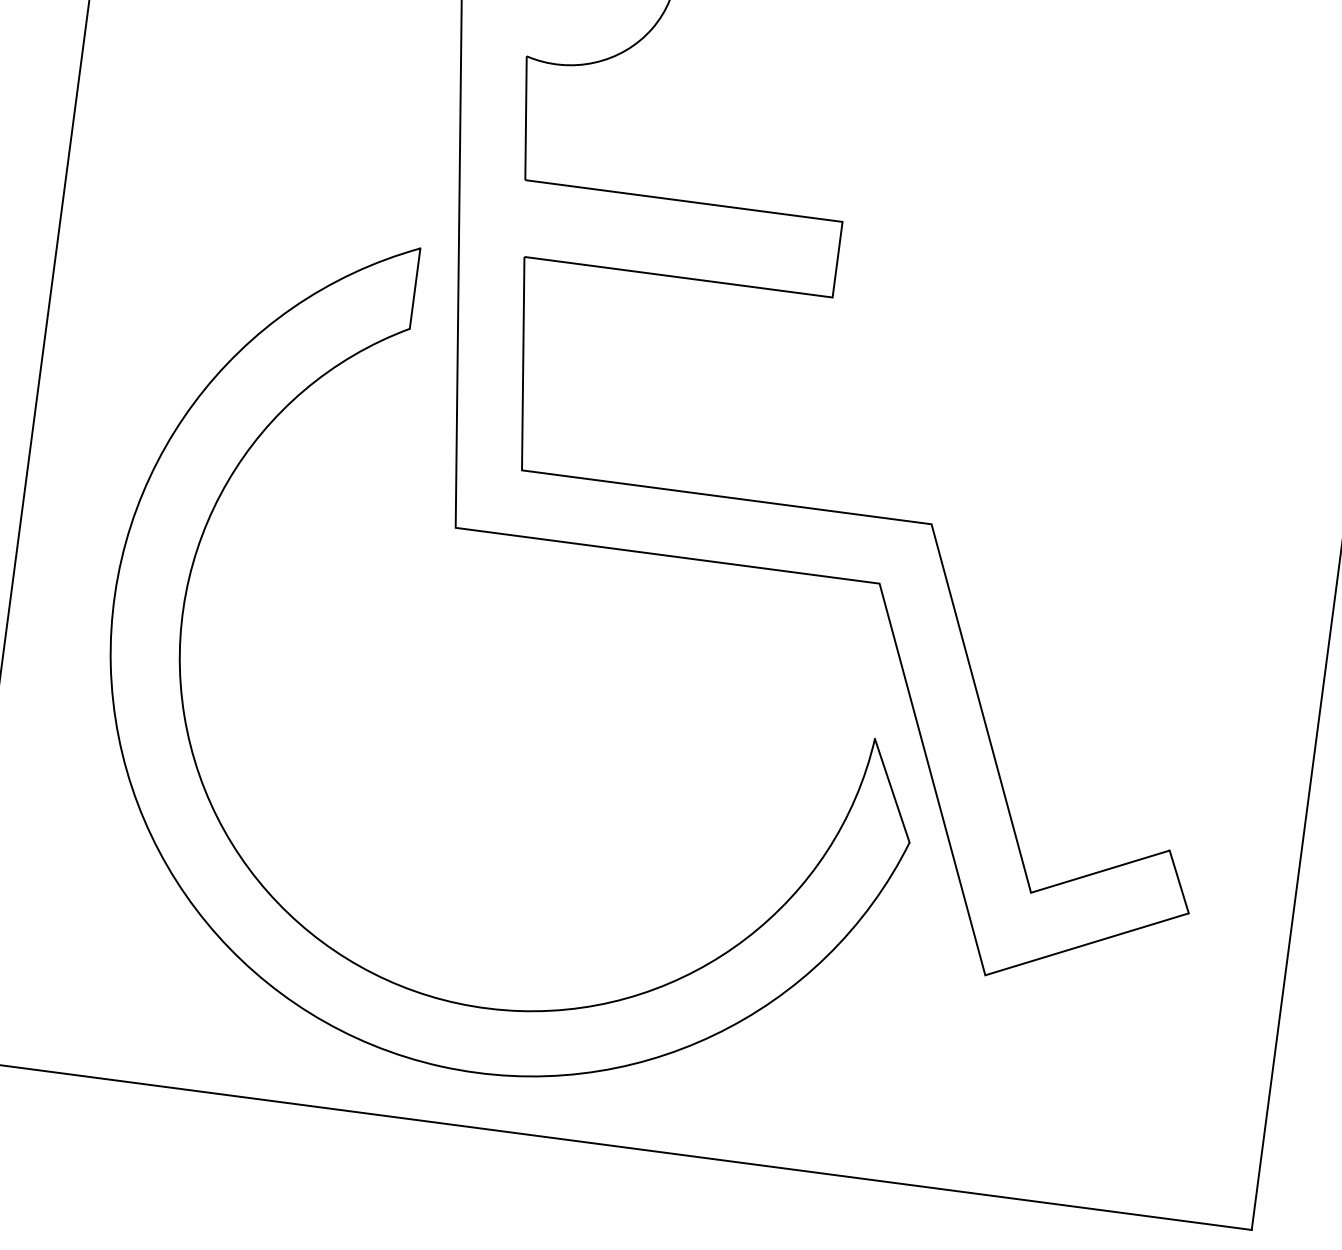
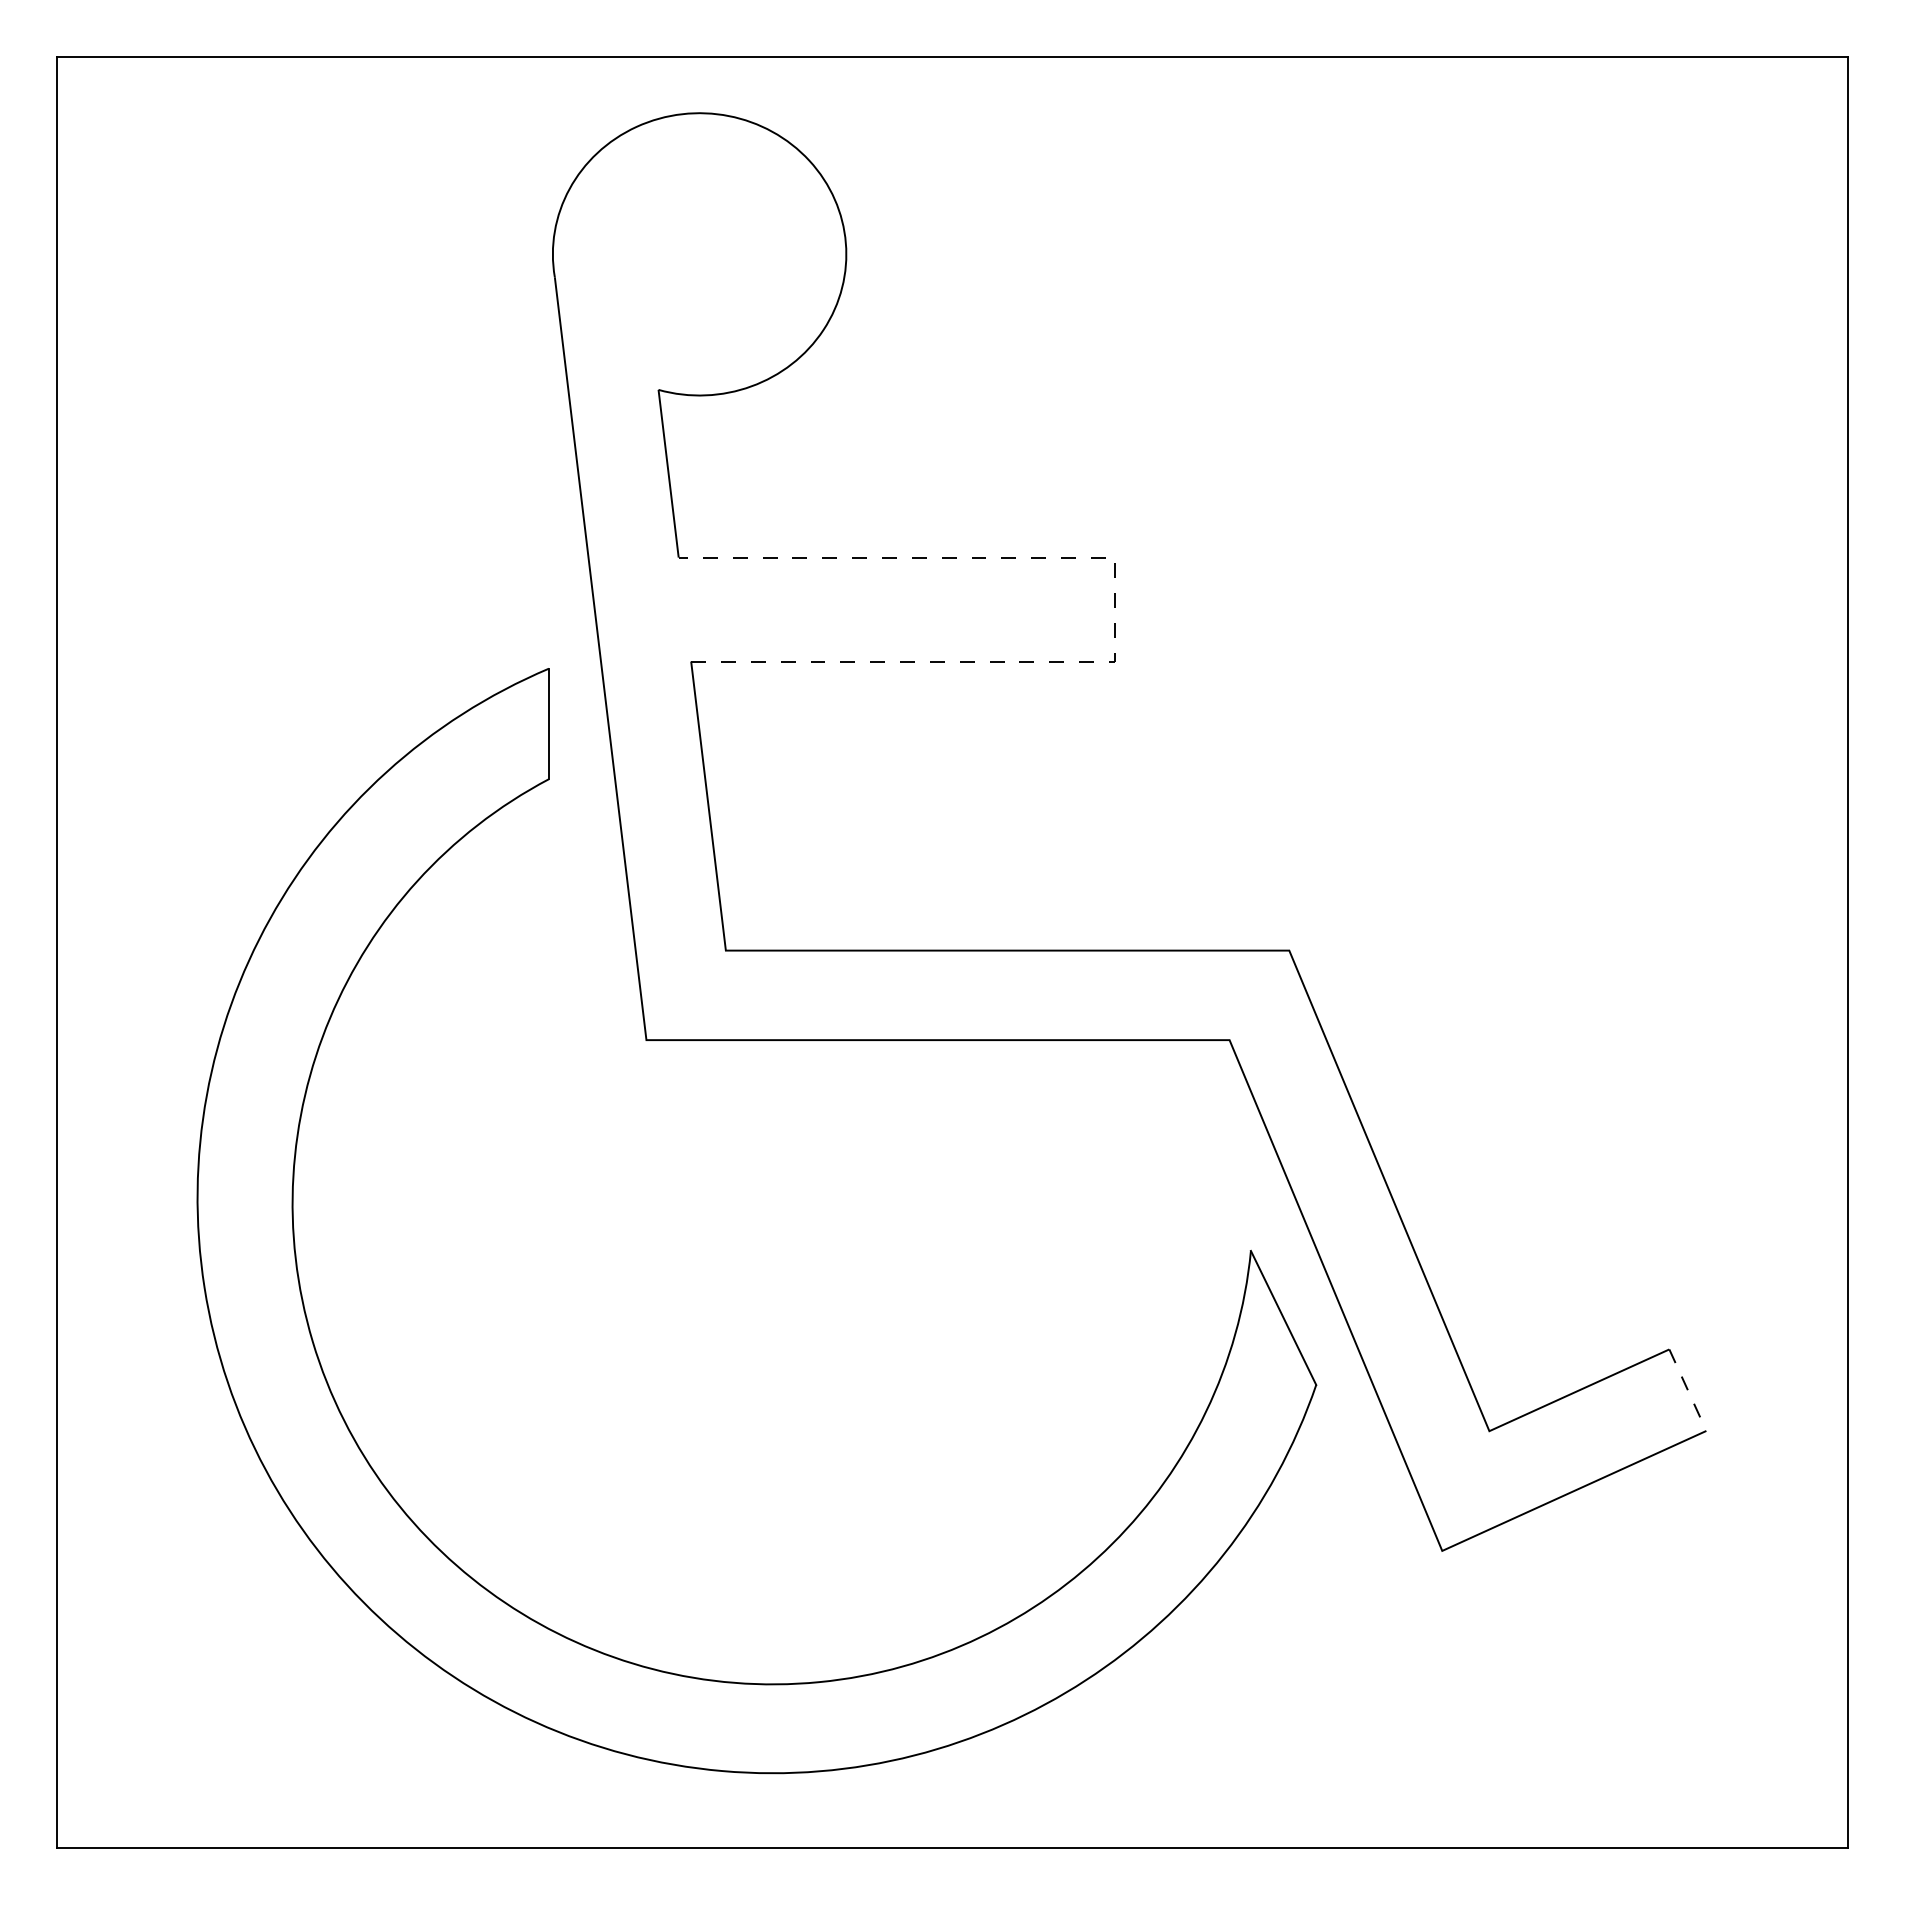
line: (838, 254) -> (1115, 602), solid -> dashed
line: (1178, 882) -> (1687, 1390), solid -> dashed

